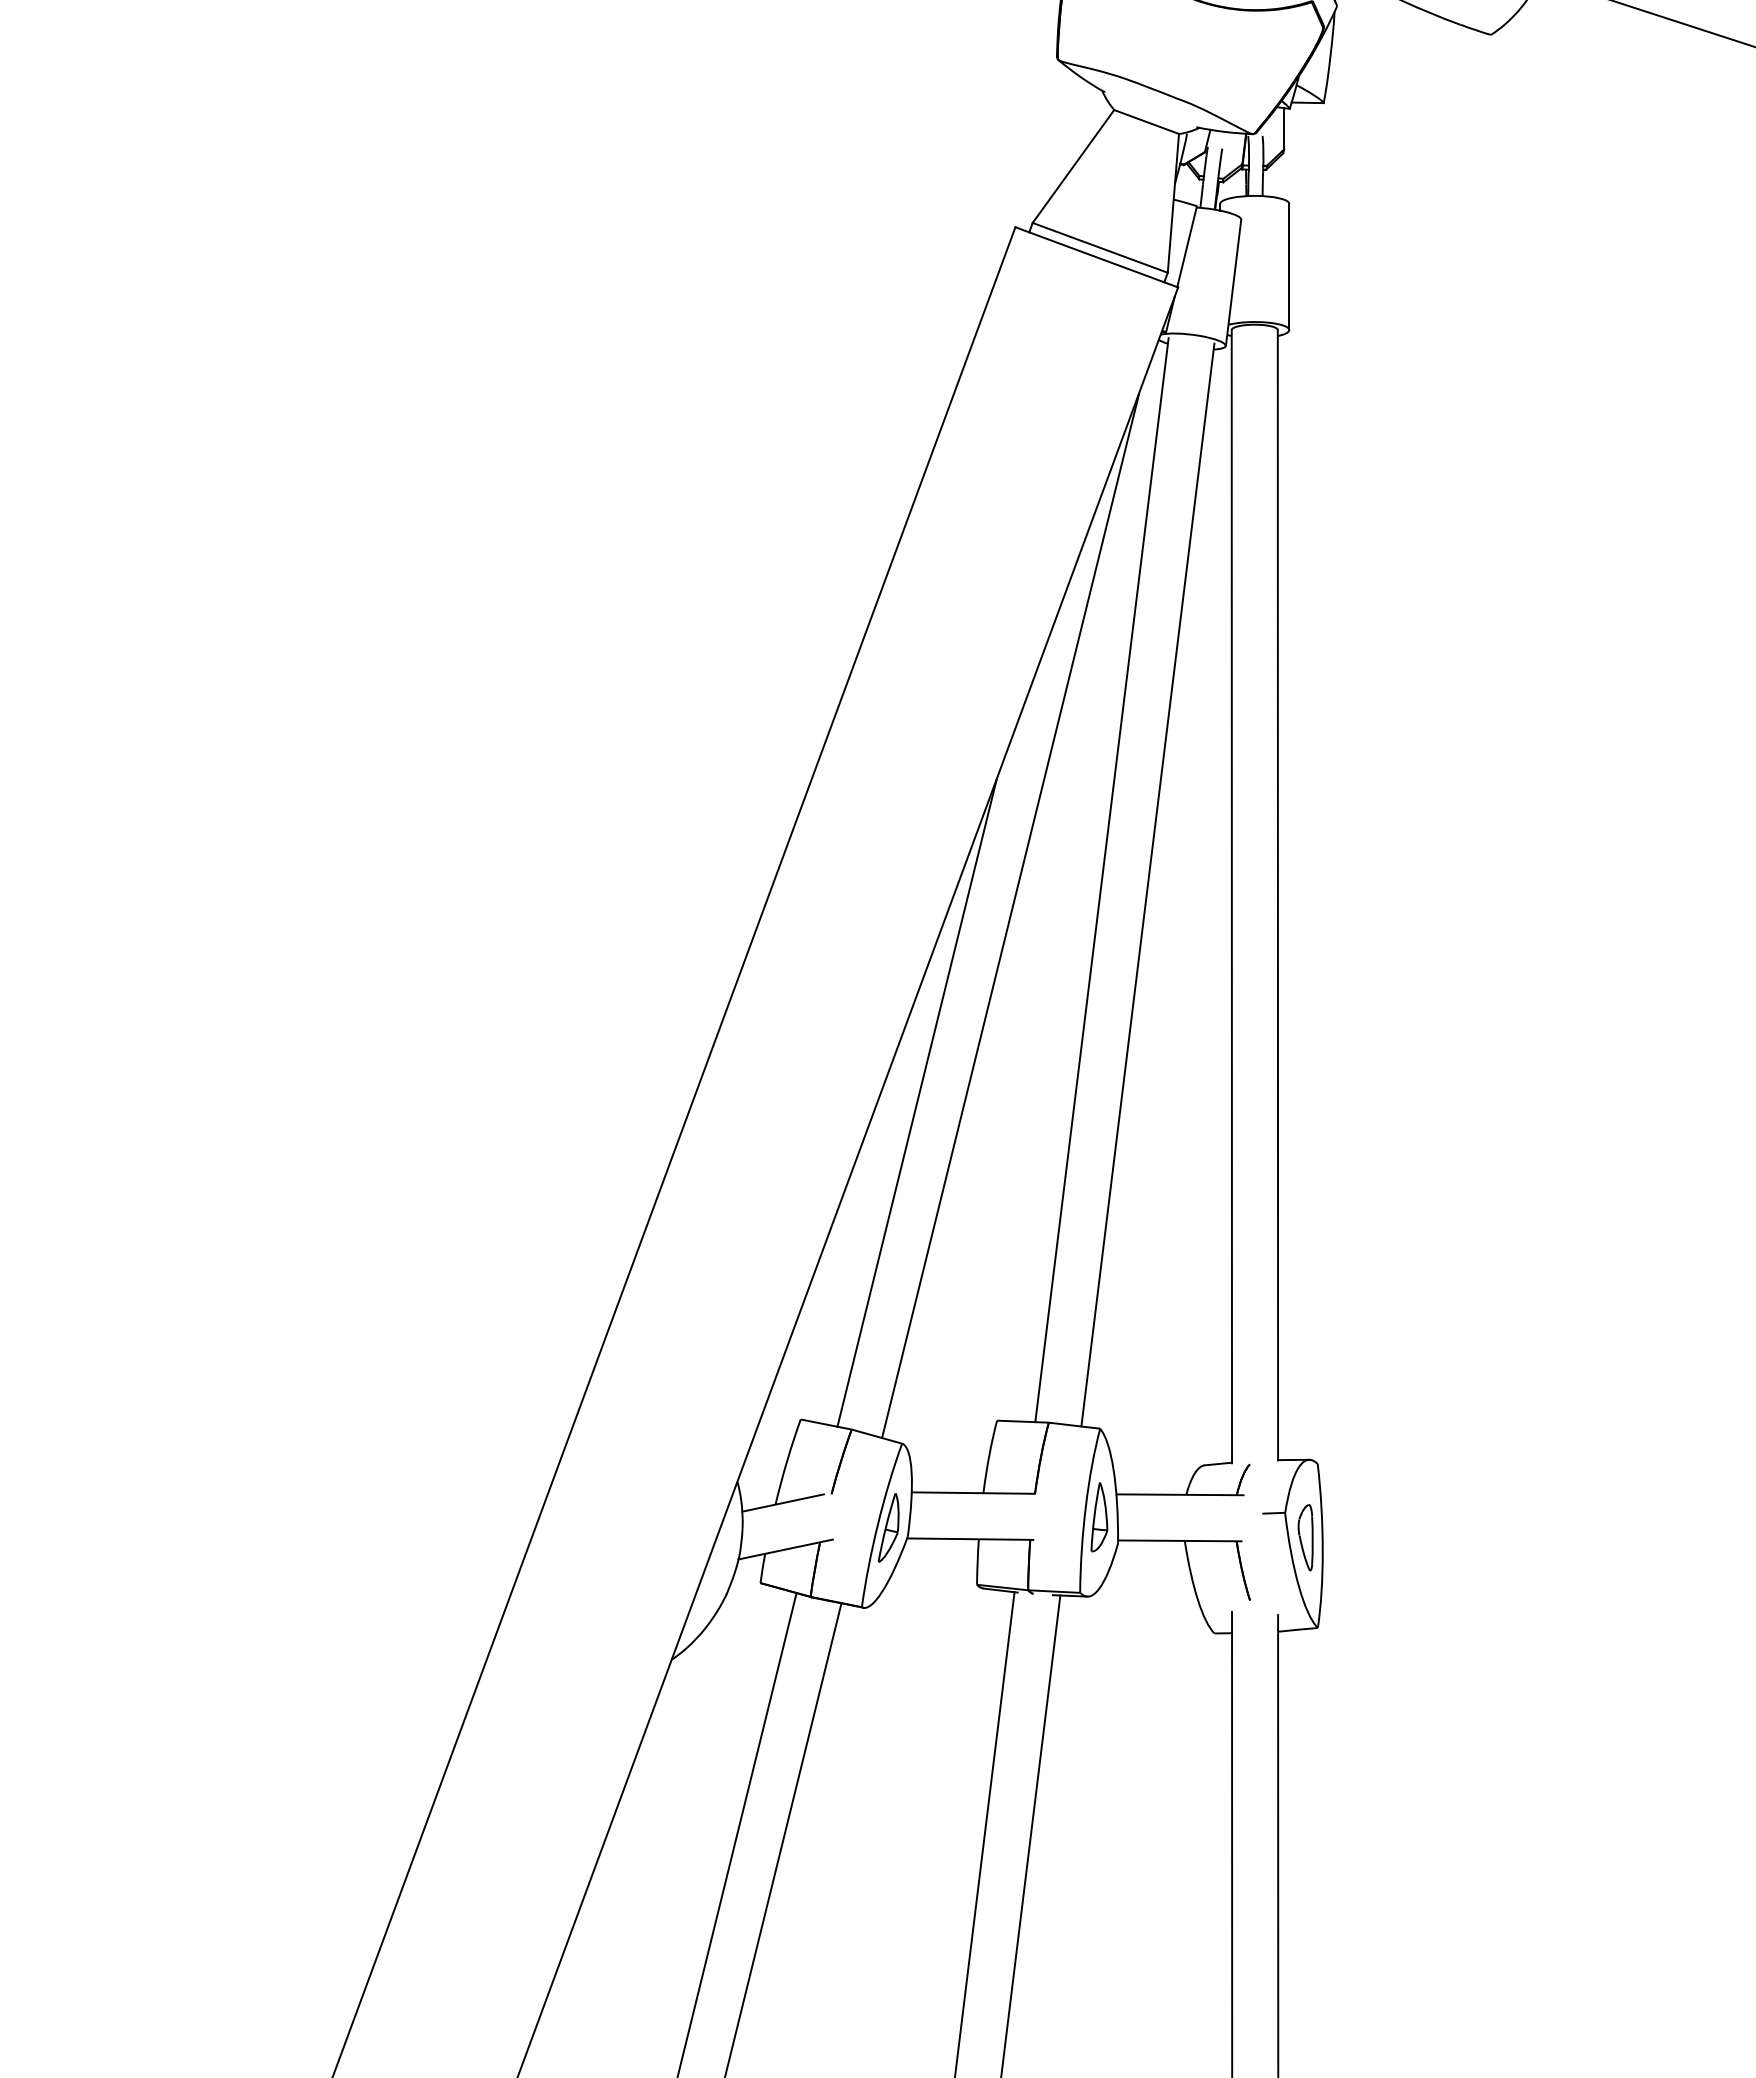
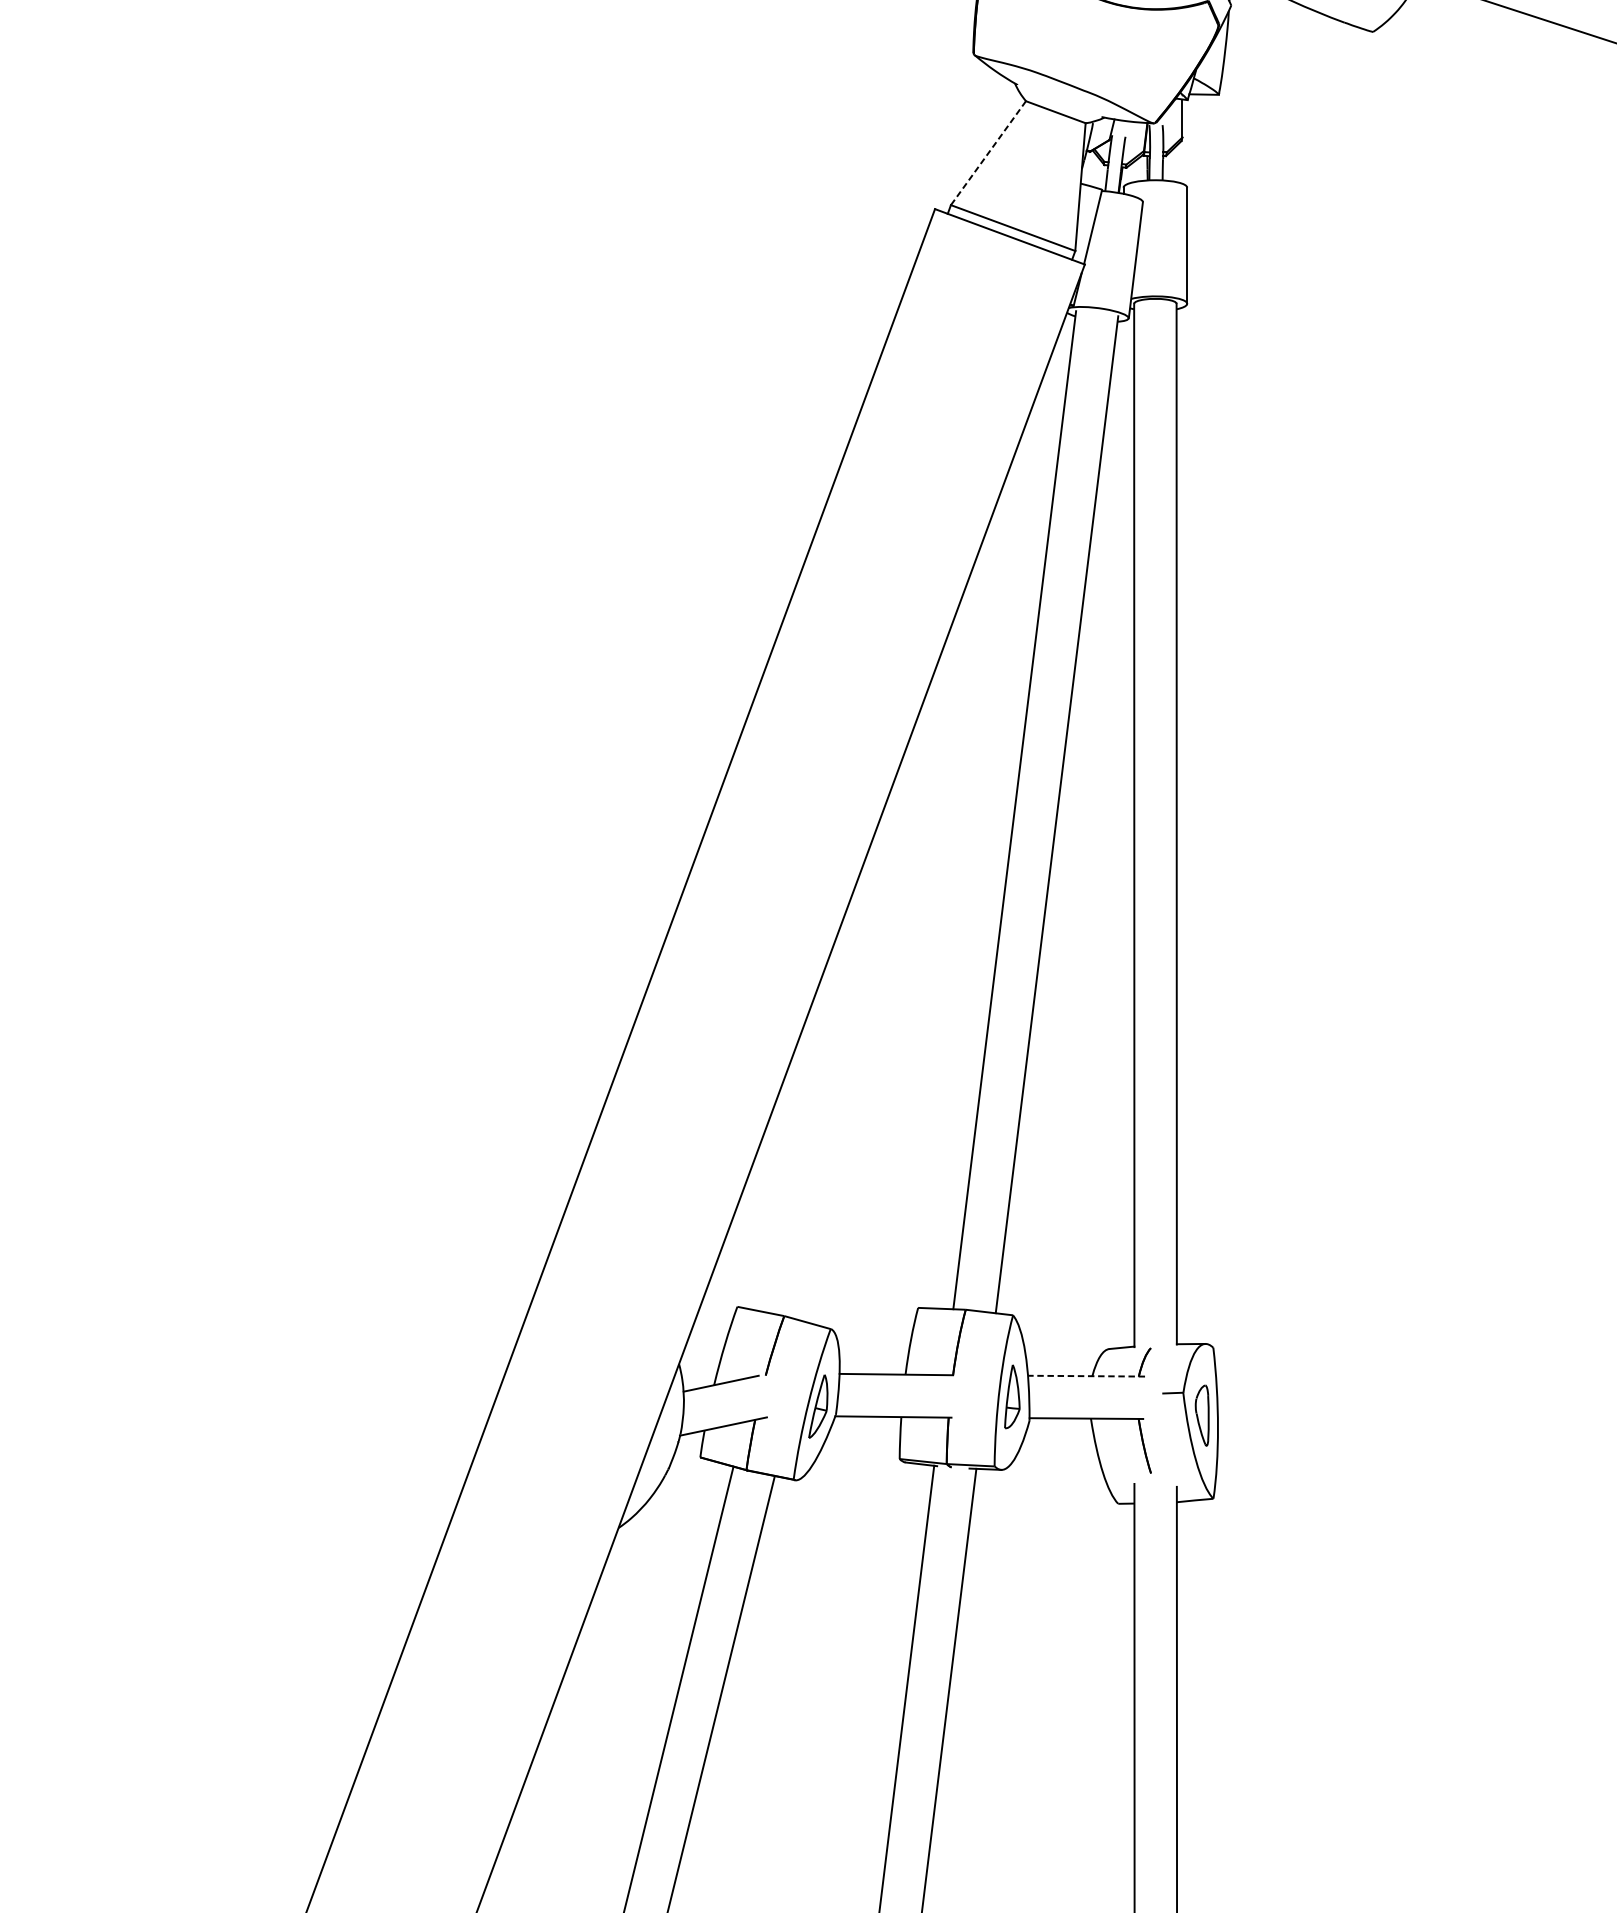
line: (1073, 166) -> (988, 153), solid -> dashed
line: (1010, 915) -> (930, 842), removed
line: (916, 1102) -> (843, 1014), removed
line: (1180, 1494) -> (1087, 1375), solid -> dashed

